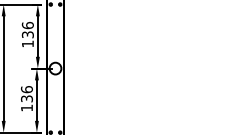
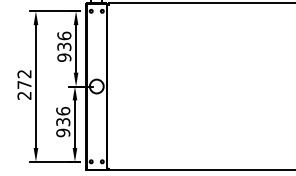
text: (28, 43) -> (64, 57), 136 -> 936
text: (27, 107) -> (63, 132), 136 -> 936

